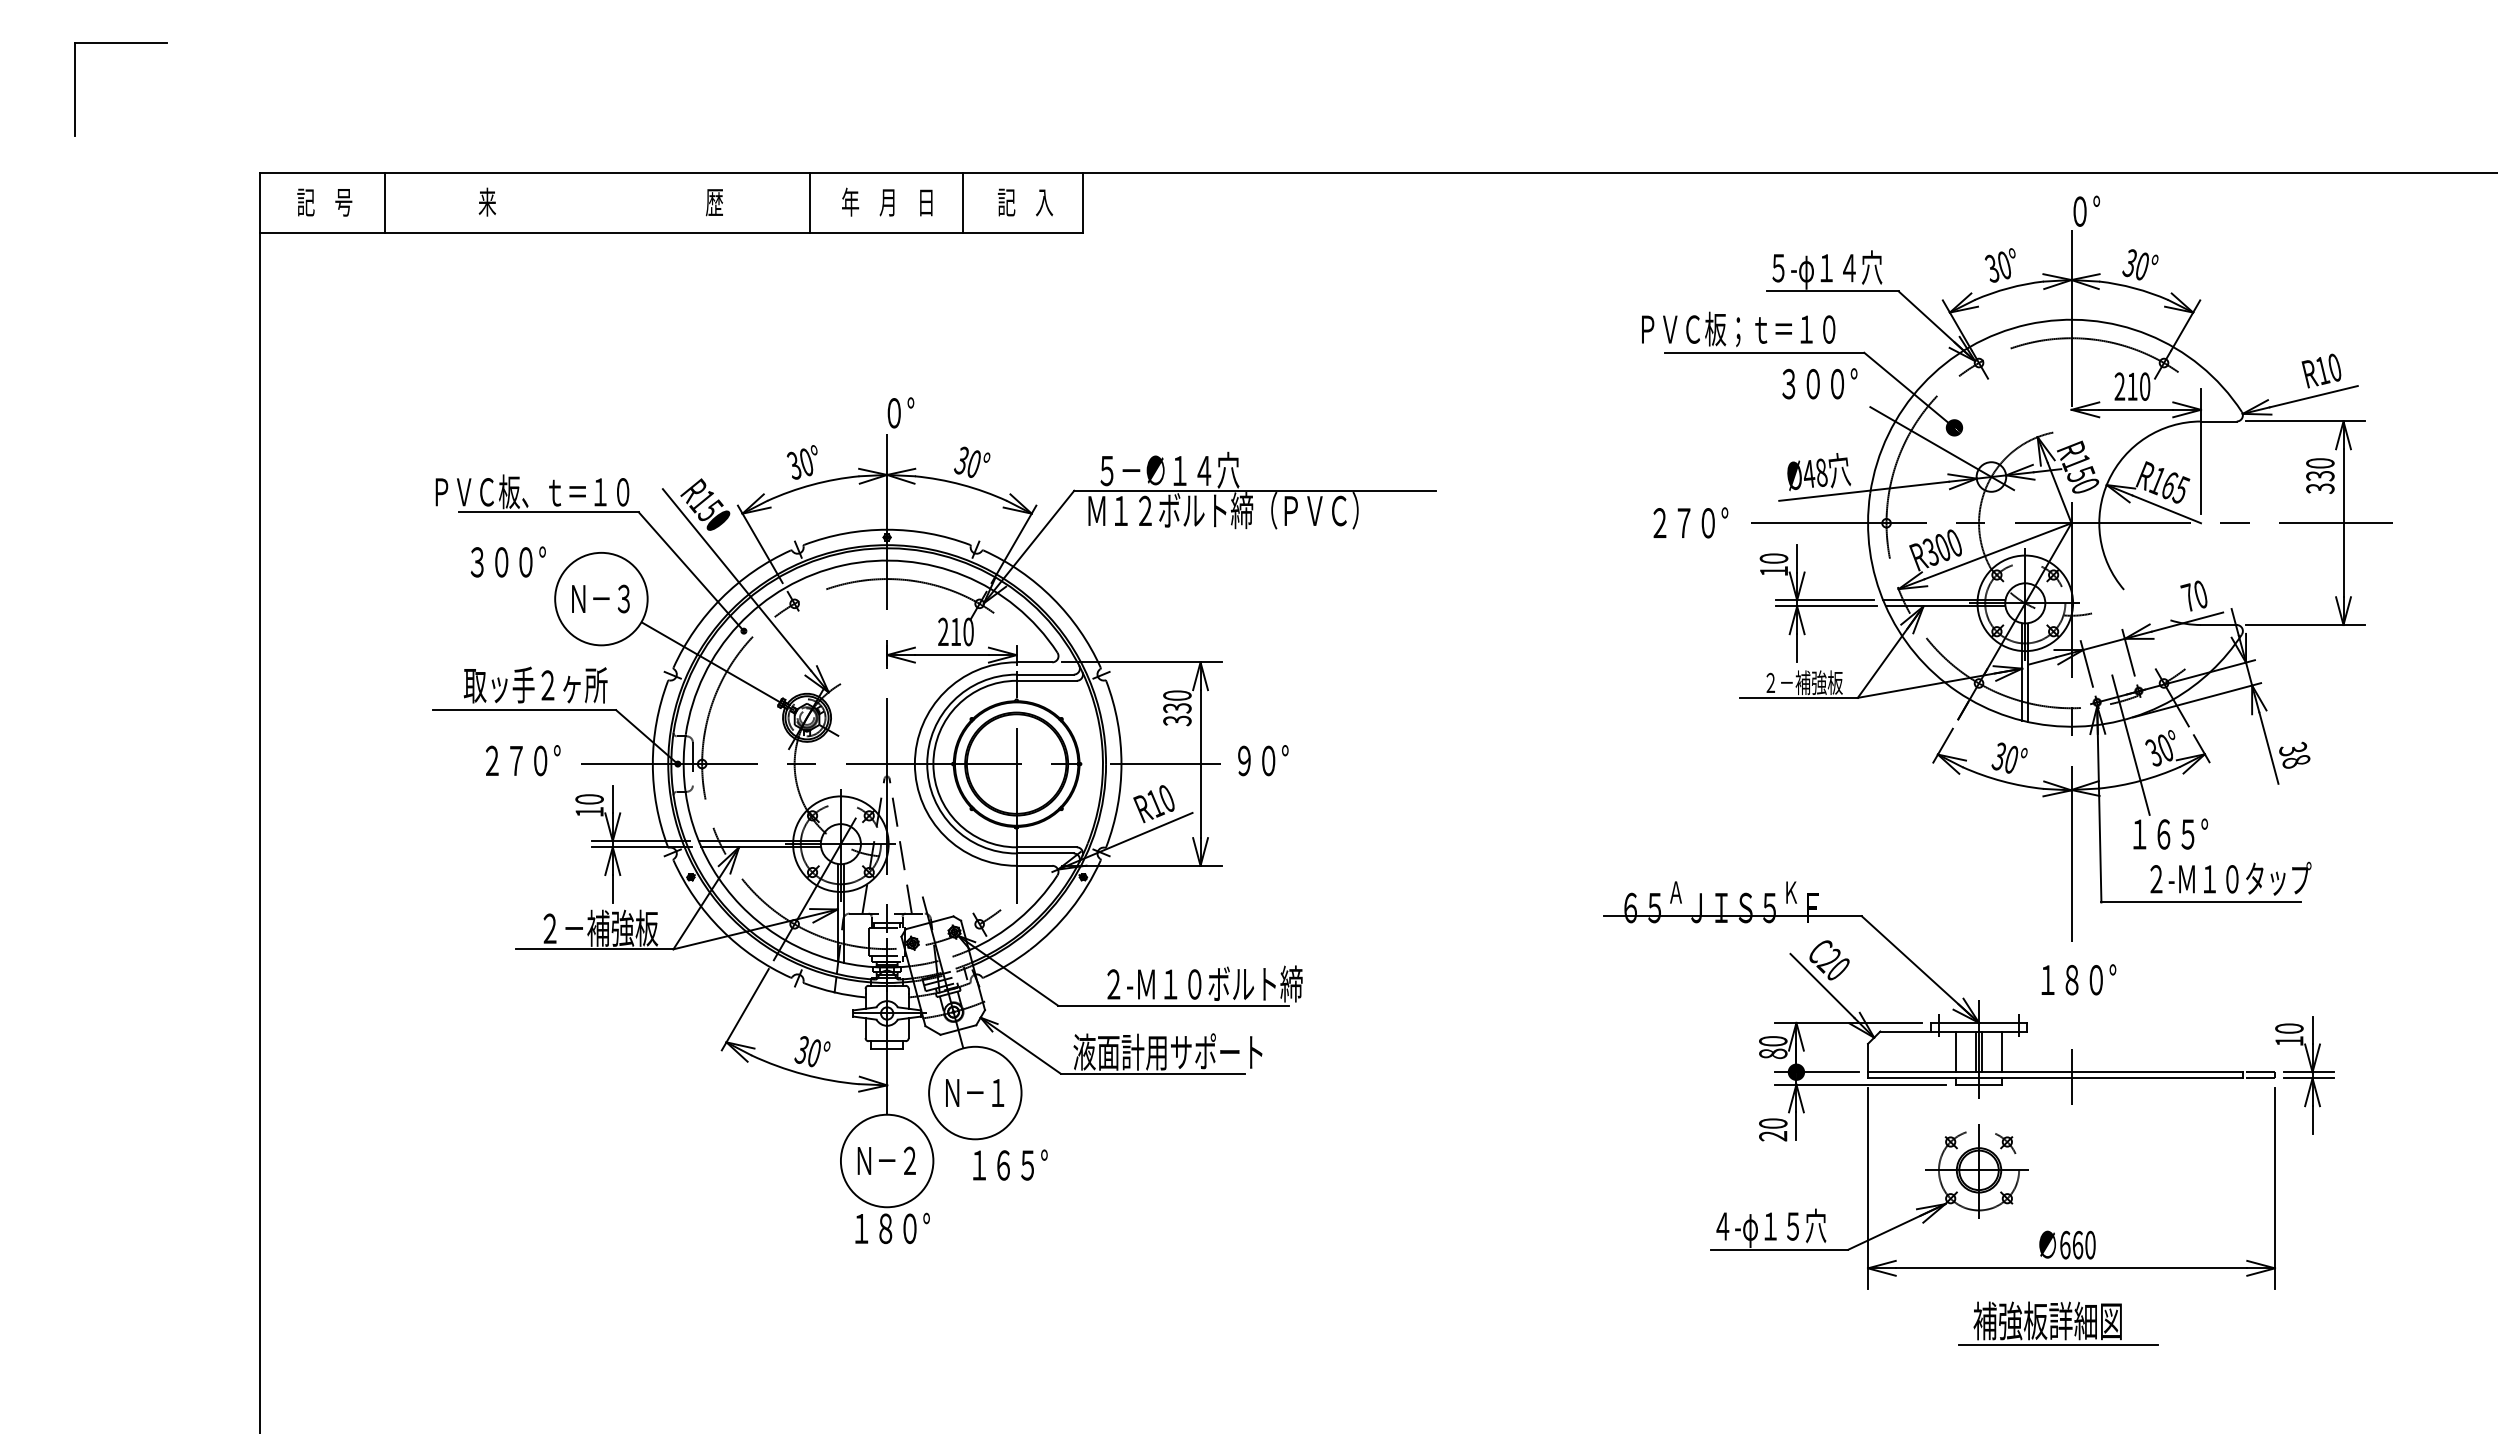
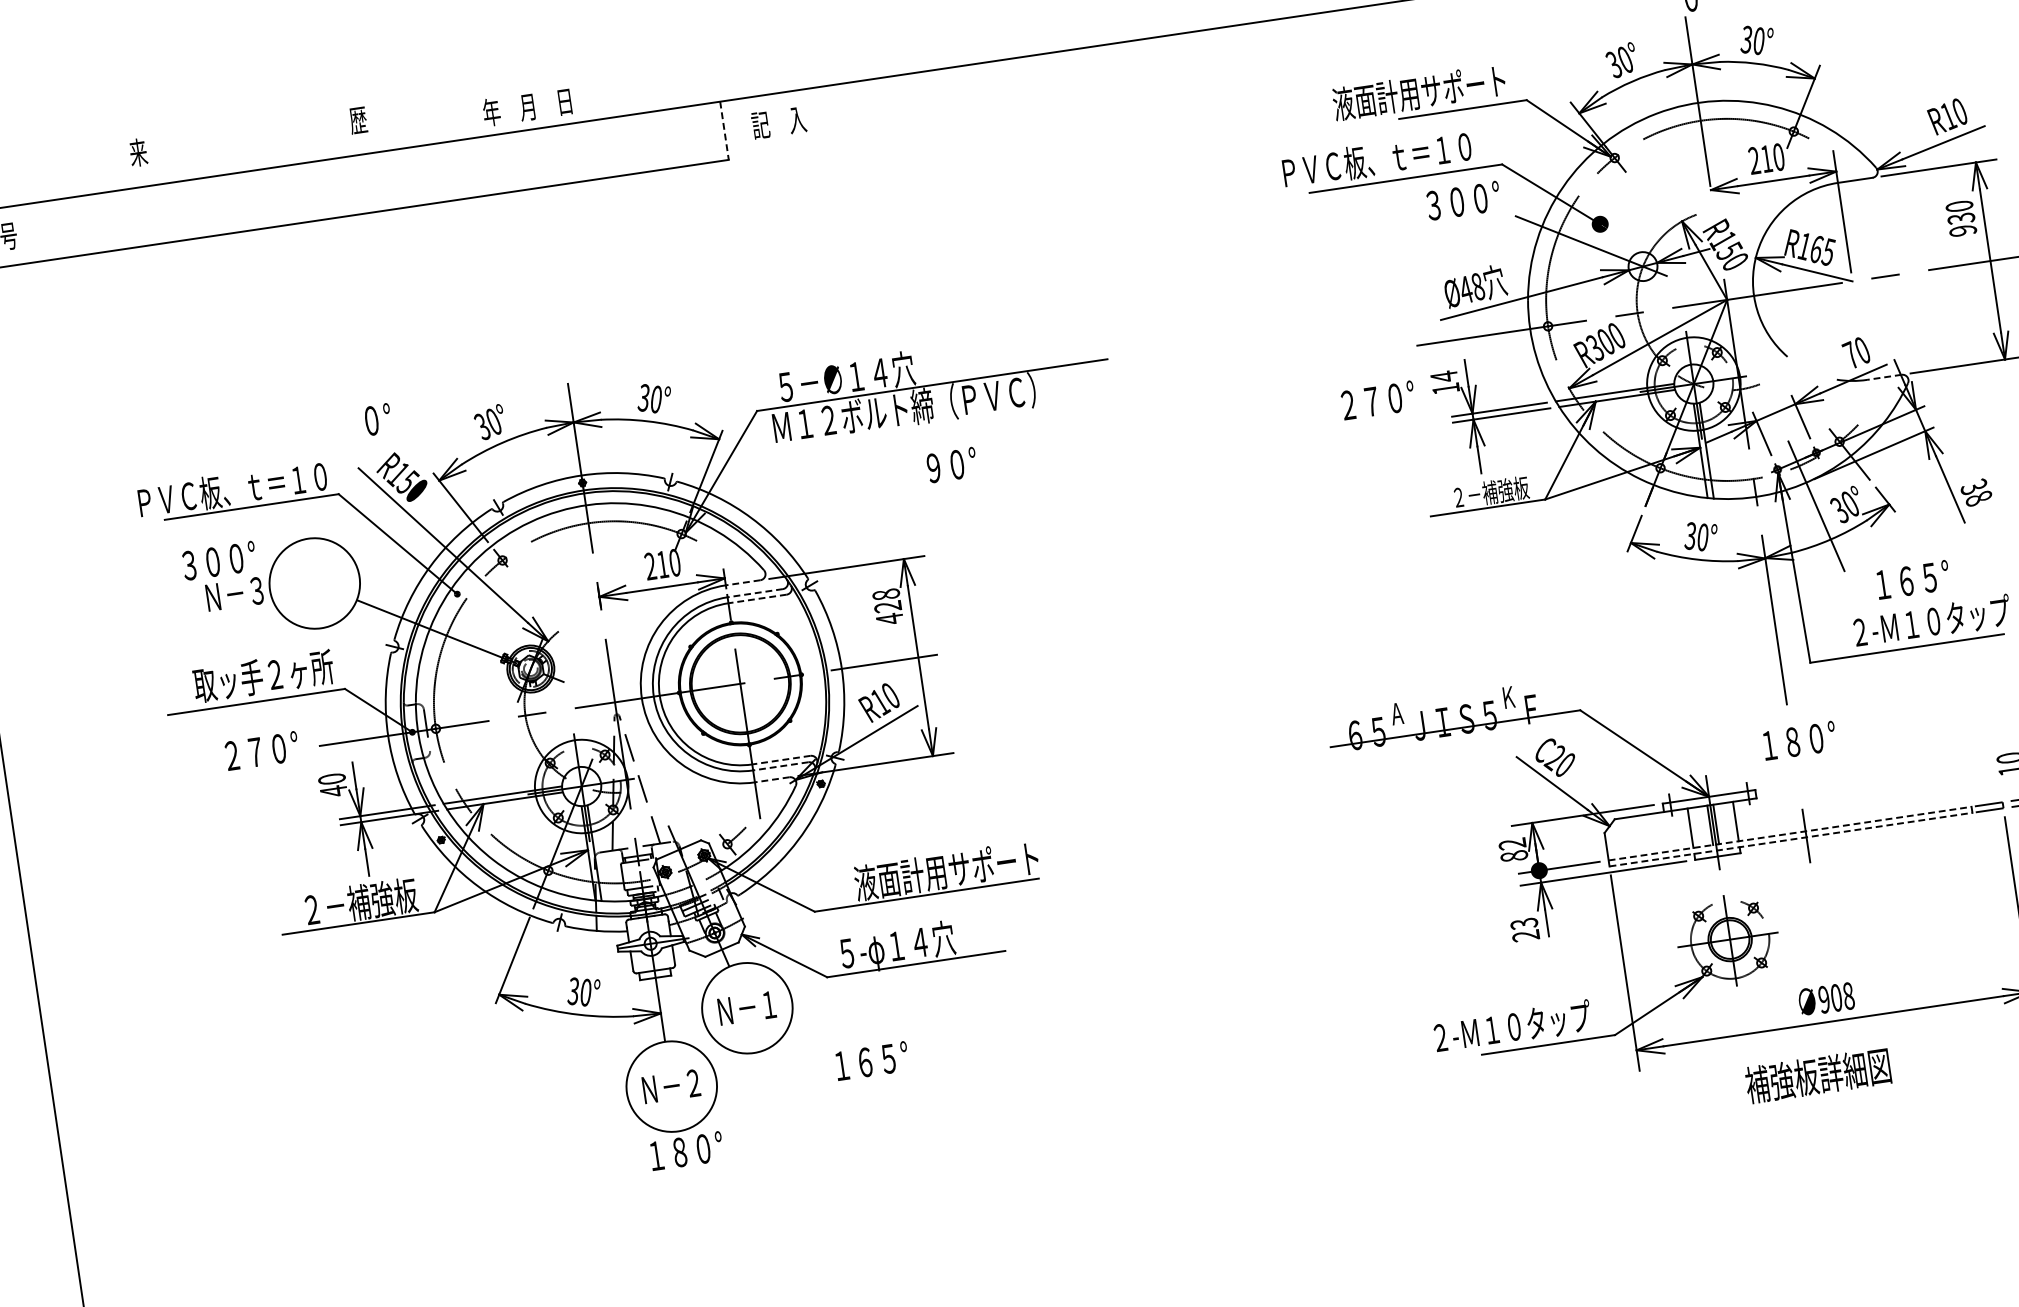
text: (600, 201) -> (247, 135), moved
text: (887, 201) -> (527, 106), moved
line: (384, 202) -> (48, 230), removed
line: (810, 202) -> (460, 169), removed
line: (962, 202) -> (607, 147), removed
text: (1025, 202) -> (779, 122), moved
line: (1083, 203) -> (724, 131), solid -> dashed
text: (1792, 269) -> (1420, 94), ５-φ１４穴 -> 液面計用サポート
text: (1734, 332) -> (1373, 163), ＰＶＣ板；ｔ＝１０ -> ＰＶＣ板、ｔ＝１０
text: (900, 412) -> (377, 419), moved
text: (2320, 488) -> (1963, 230), 330 -> 930
text: (1690, 522) -> (1377, 400), moved
text: (1773, 558) -> (1443, 376), 10 -> 14
text: (600, 598) -> (234, 593), moved
line: (2218, 625) -> (1884, 377), solid -> dashed
line: (1034, 662) -> (743, 582), solid -> dashed
line: (1045, 674) -> (755, 593), solid -> dashed
line: (1046, 680) -> (757, 598), solid -> dashed
text: (1177, 708) -> (888, 607), 330 -> 428
text: (1263, 760) -> (952, 465), moved
text: (589, 811) -> (333, 790), 10 -> 40
text: (2170, 833) -> (1912, 579), moved
line: (1046, 847) -> (781, 760), solid -> dashed
line: (1045, 853) -> (781, 766), solid -> dashed
line: (1034, 865) -> (772, 779), solid -> dashed
text: (1202, 983) -> (951, 869), ２-Ｍ１０ボルト締 -> 液面計用サポート
text: (1773, 1041) -> (1512, 844), 80 -> 82
text: (1167, 1054) -> (927, 943), 液面計用サポート -> ５-φ１４穴
line: (2055, 1072) -> (1790, 833), solid -> dashed
line: (2055, 1078) -> (1791, 839), solid -> dashed
text: (1773, 1123) -> (1524, 923), 20 -> 23
text: (1010, 1164) -> (872, 1060), moved
text: (1745, 1227) -> (1512, 1028), ４-φ１５穴 -> ２-Ｍ１０タップ
text: (2077, 1244) -> (1836, 997), 660 -> 908
line: (2058, 1344) -> (1831, 1096), removed

